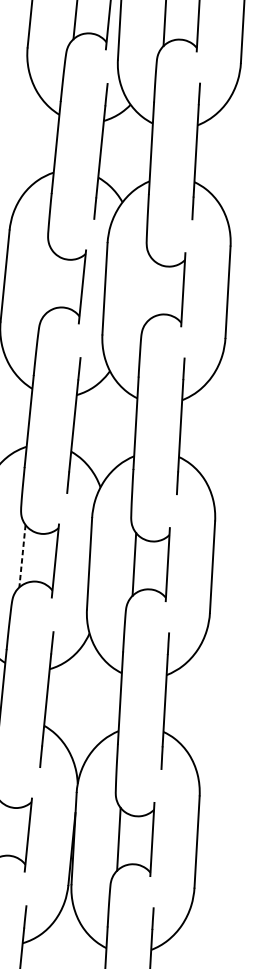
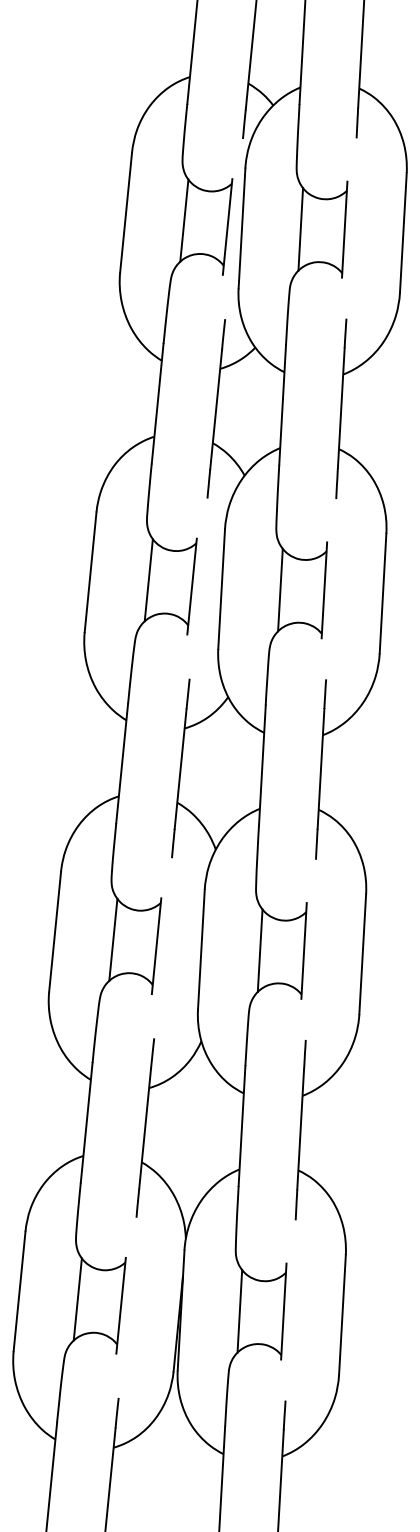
line: (49, 282) -> (148, 580), added
line: (149, 289) -> (280, 589), added
line: (22, 556) -> (113, 940), dashed -> solid

